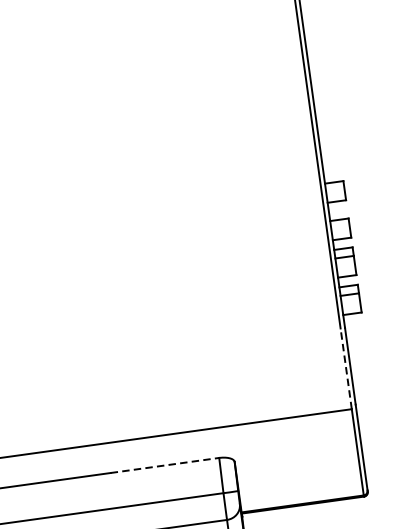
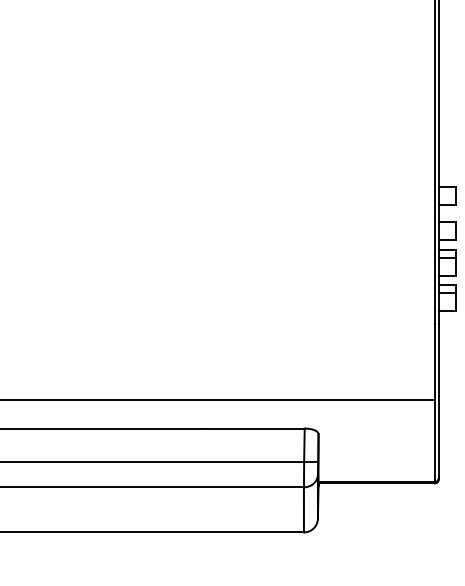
line: (346, 368) -> (434, 361), dashed -> solid
line: (165, 465) -> (253, 428), dashed -> solid

